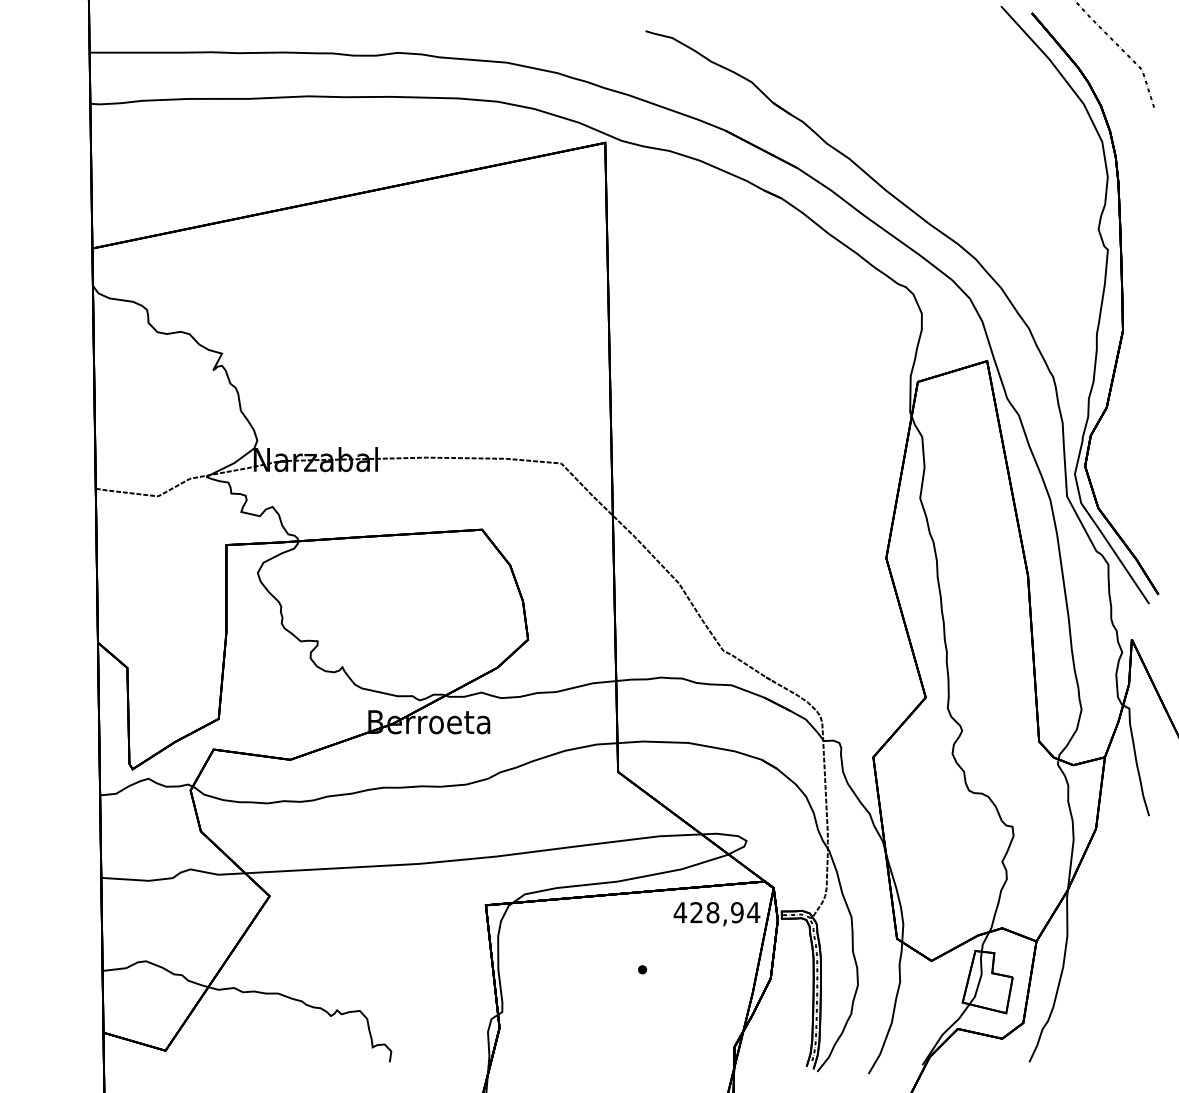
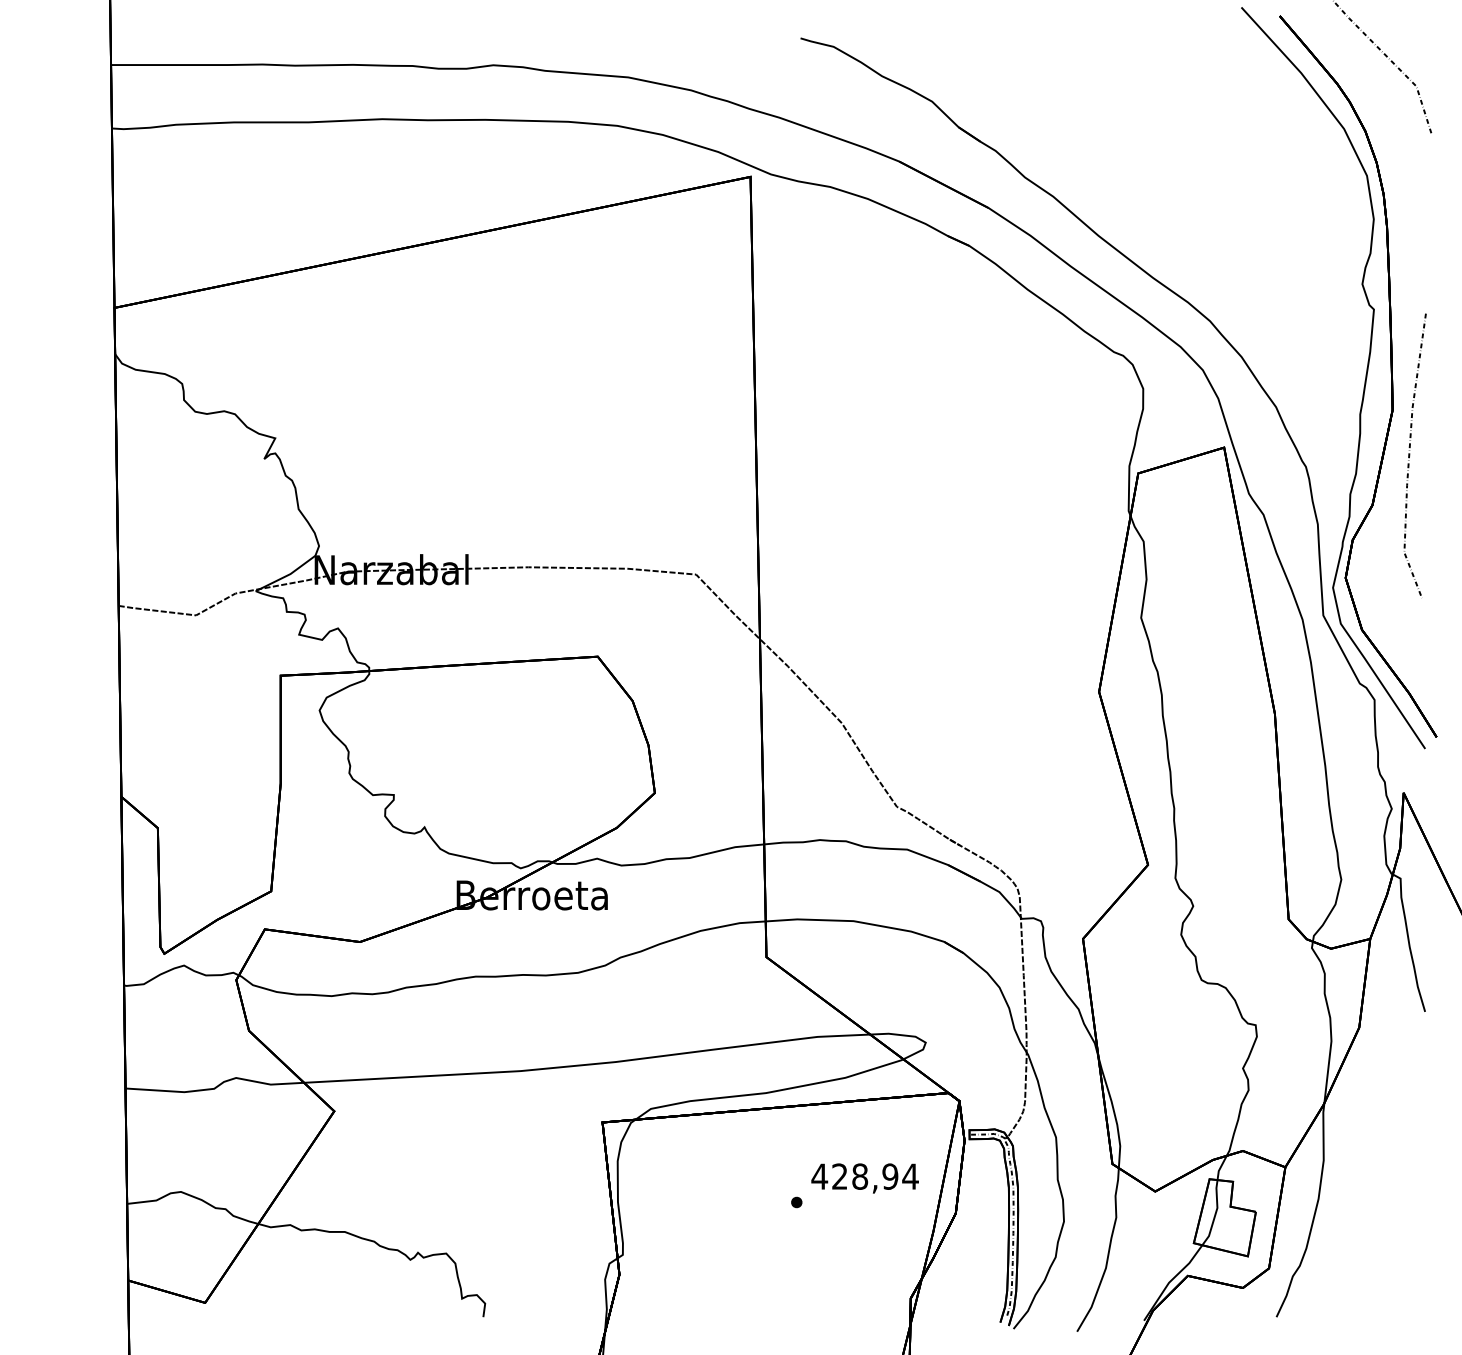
line: (1137, 367) -> (1410, 455), added
text: (716, 914) -> (864, 1178), moved

